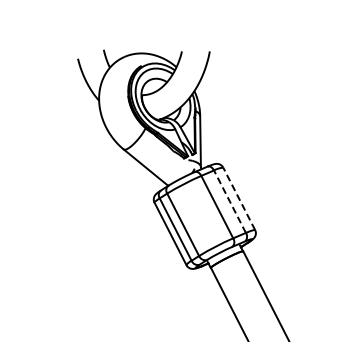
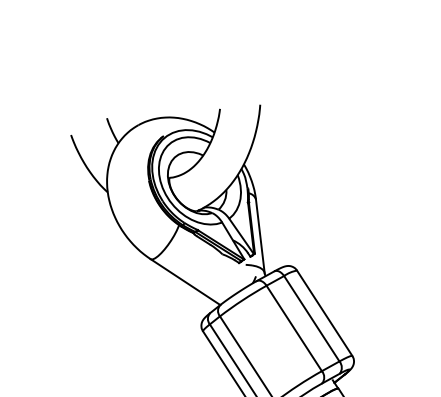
line: (238, 198) -> (323, 312), dashed -> solid
line: (229, 201) -> (311, 318), dashed -> solid

